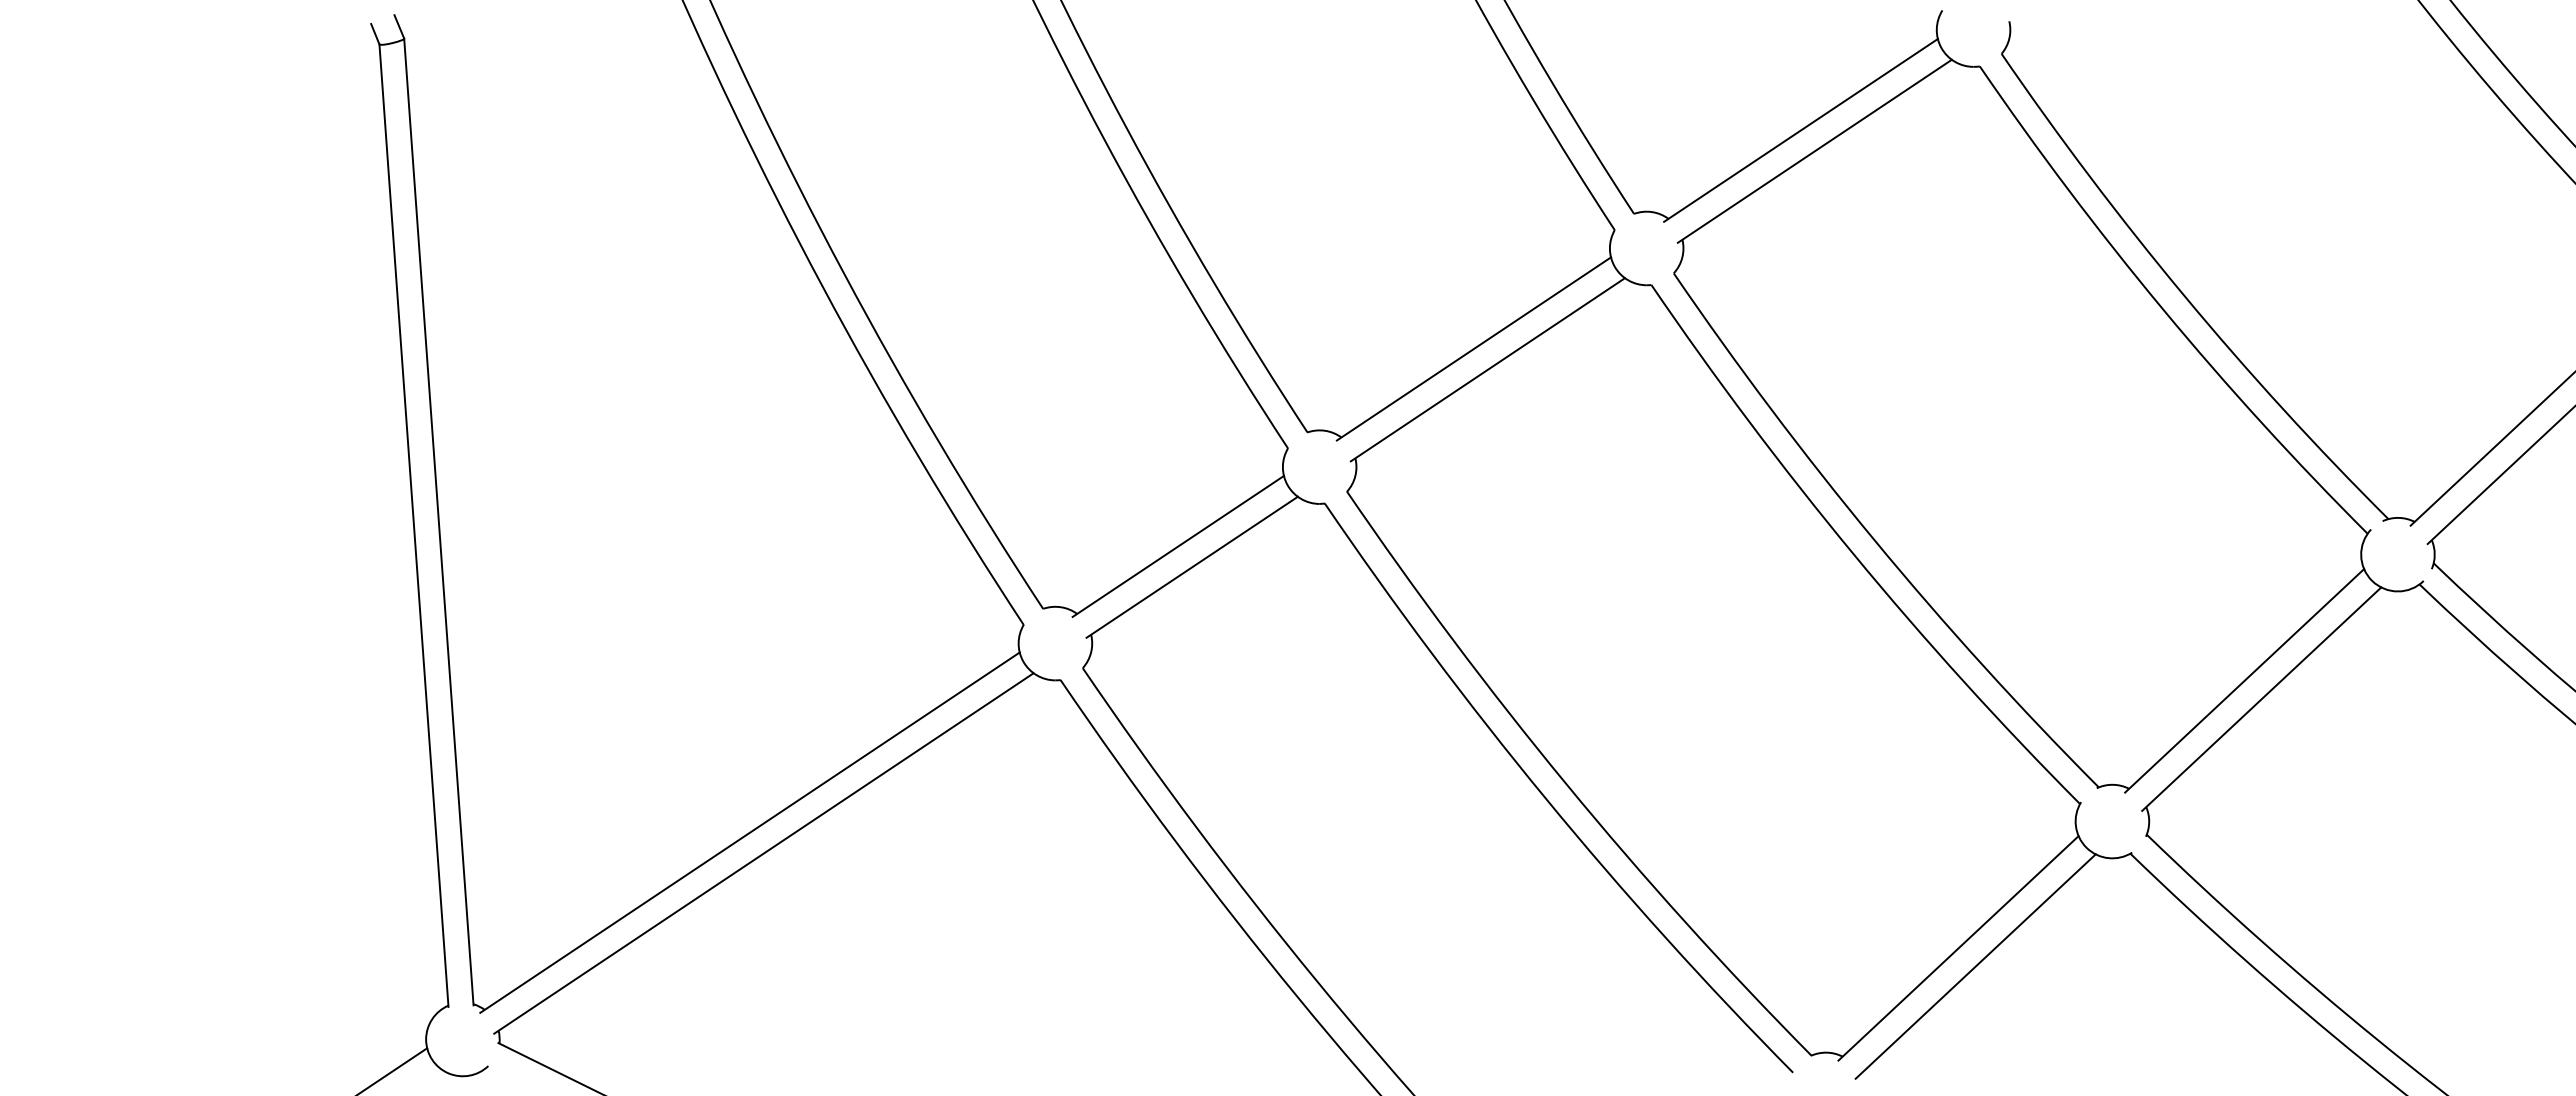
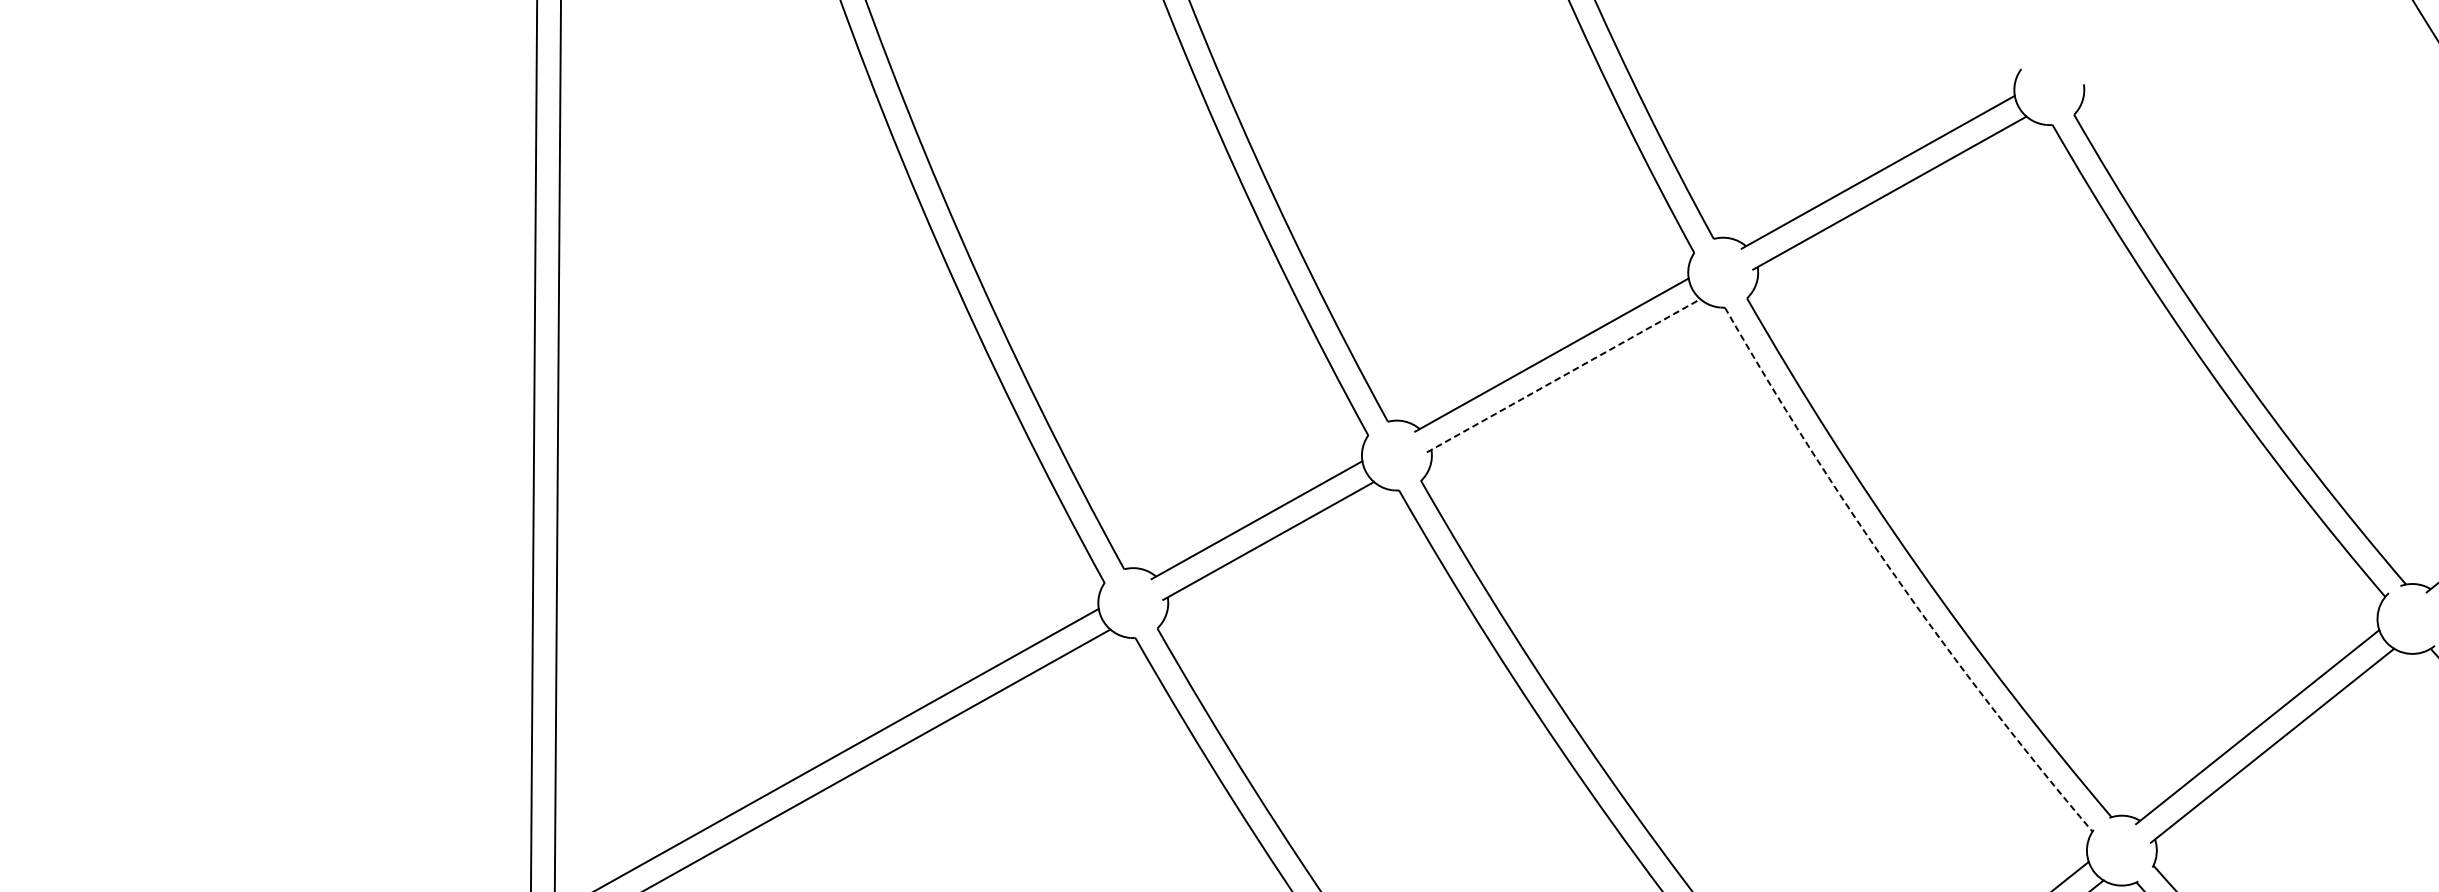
line: (1487, 369) -> (1563, 375), solid -> dashed
arc: (1853, 554) -> (1896, 578), solid -> dashed

